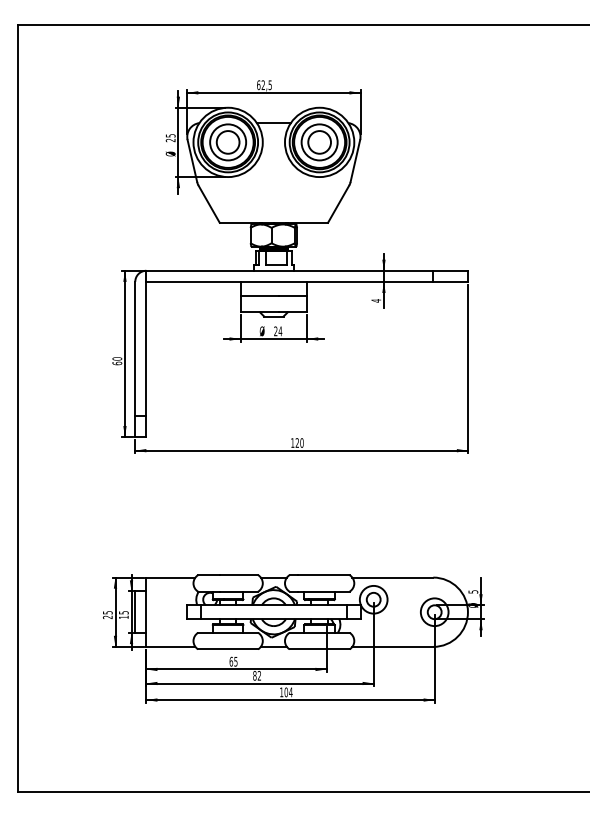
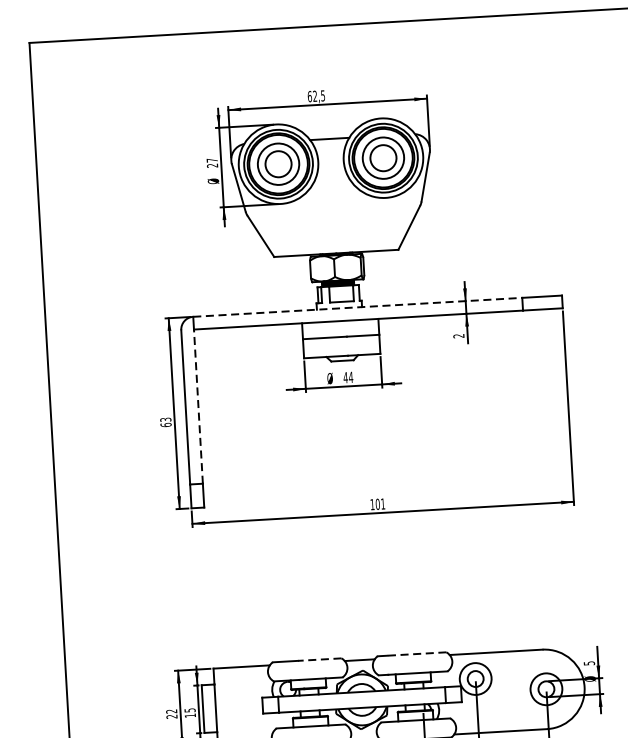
text: (170, 135) -> (211, 160), 25 -> 27
line: (290, 270) -> (358, 306), solid -> dashed
text: (376, 300) -> (459, 335), 4 -> 2
text: (275, 331) -> (345, 377), 24 -> 44
line: (146, 348) -> (198, 405), solid -> dashed
text: (117, 358) -> (165, 419), 60 -> 63
text: (299, 442) -> (380, 503), 120 -> 101
line: (239, 575) -> (320, 660), solid -> dashed
line: (323, 575) -> (416, 654), solid -> dashed
text: (107, 612) -> (171, 711), 25 -> 22

